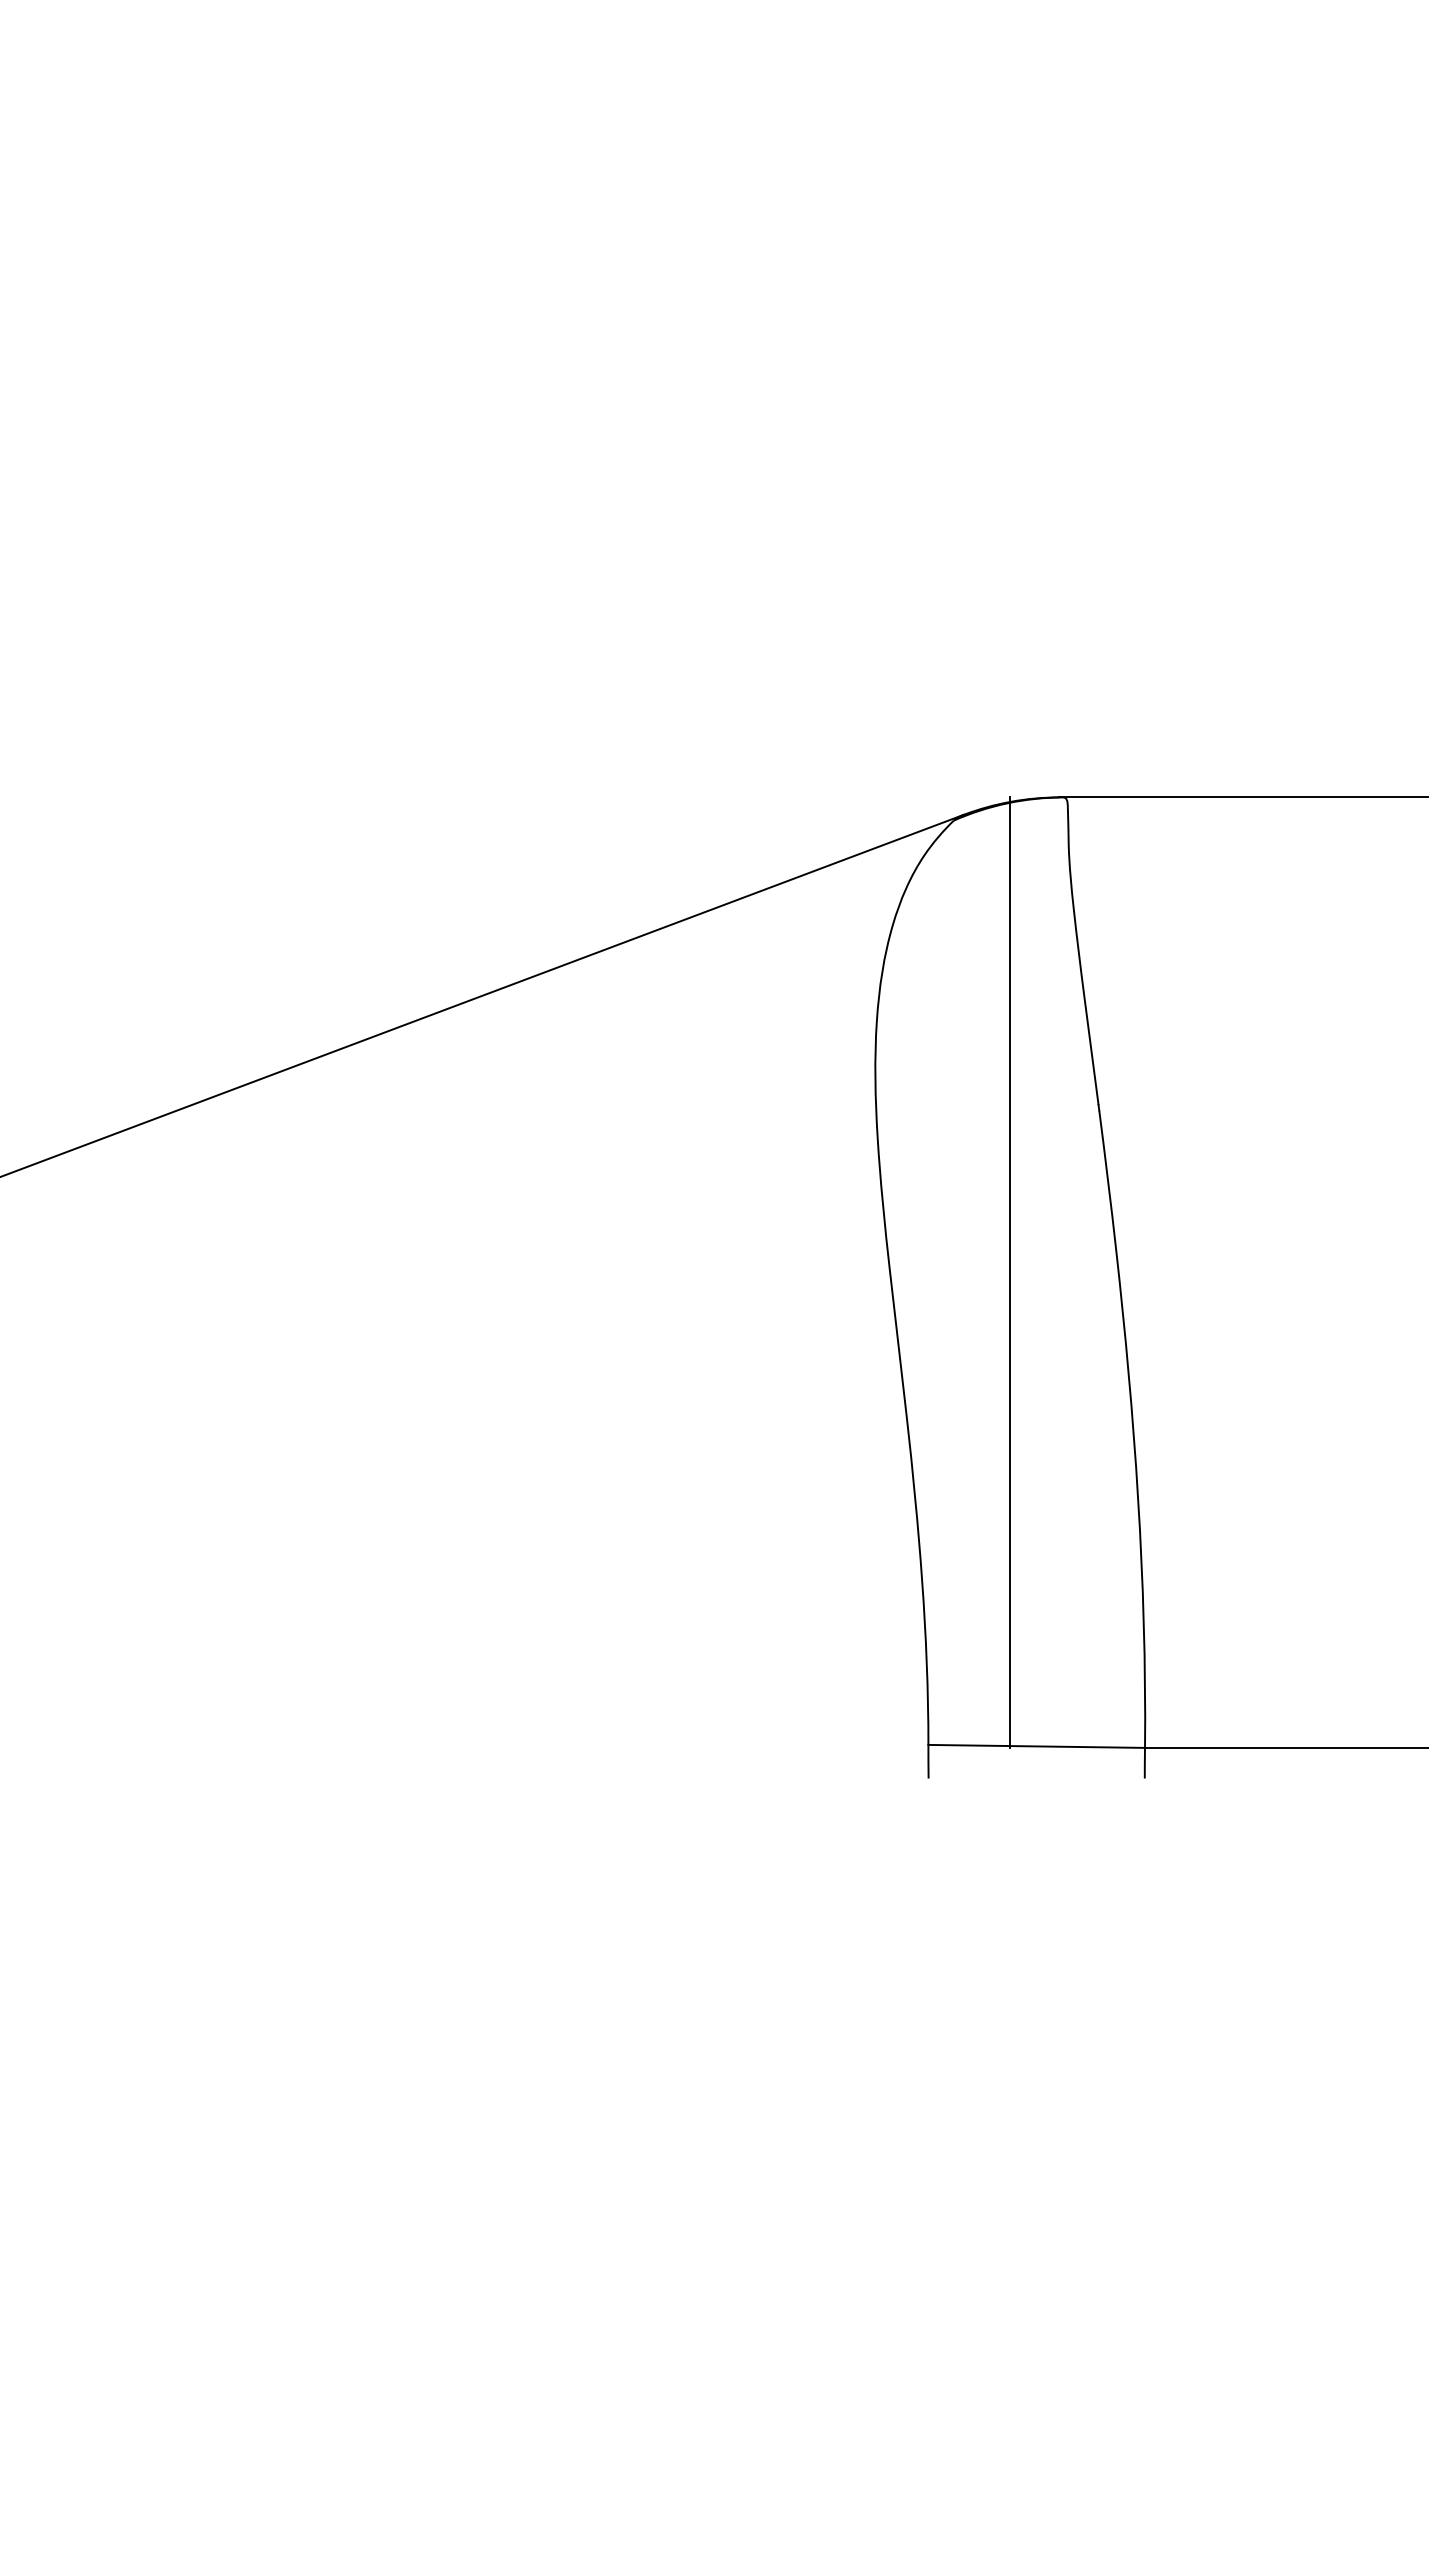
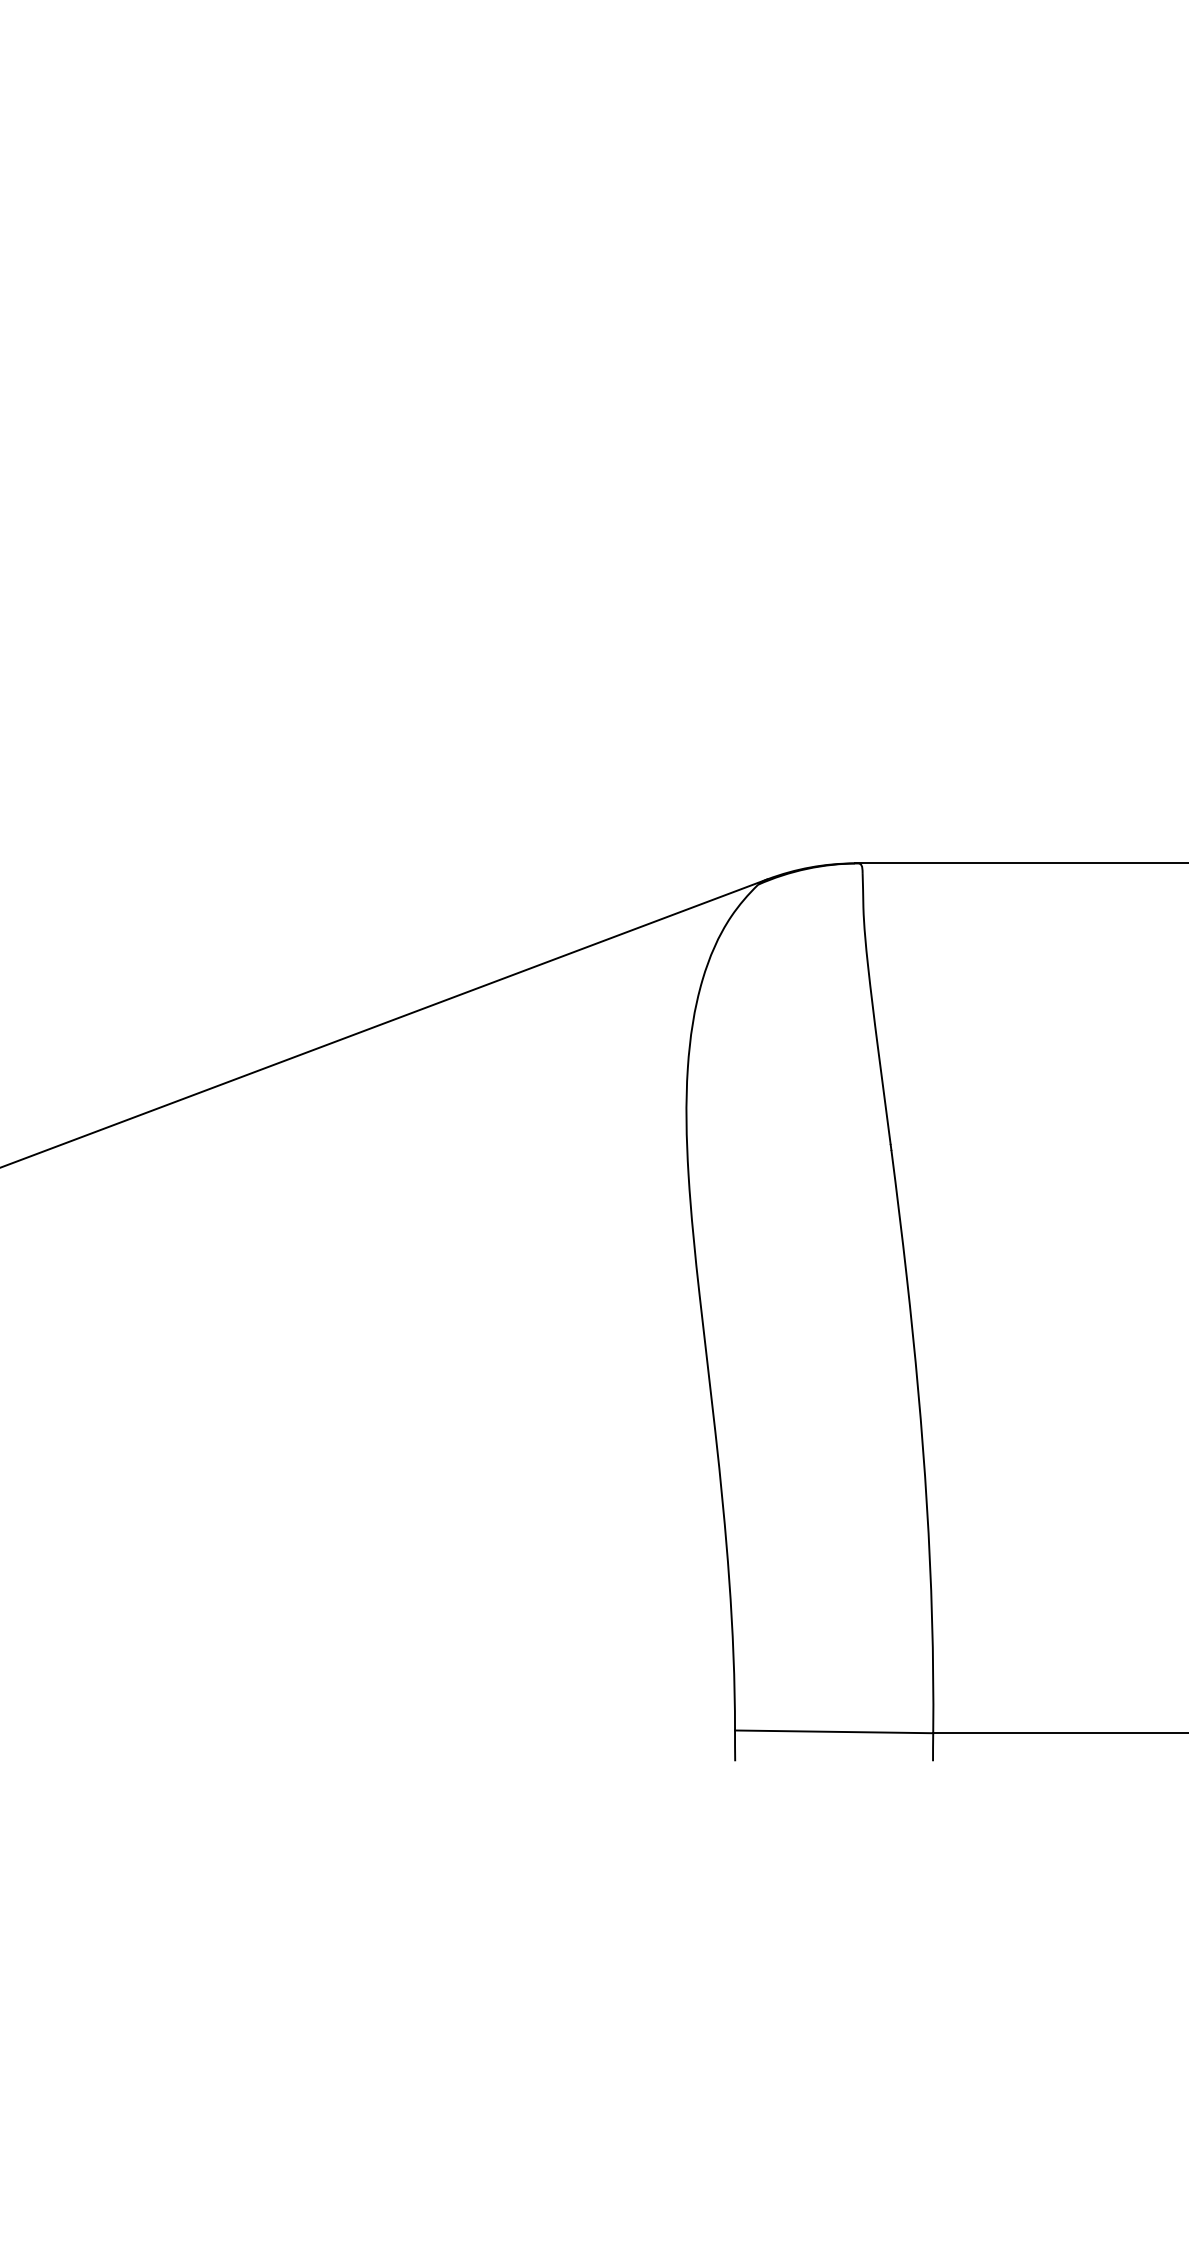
line: (1010, 1272) -> (810, 1298), removed

